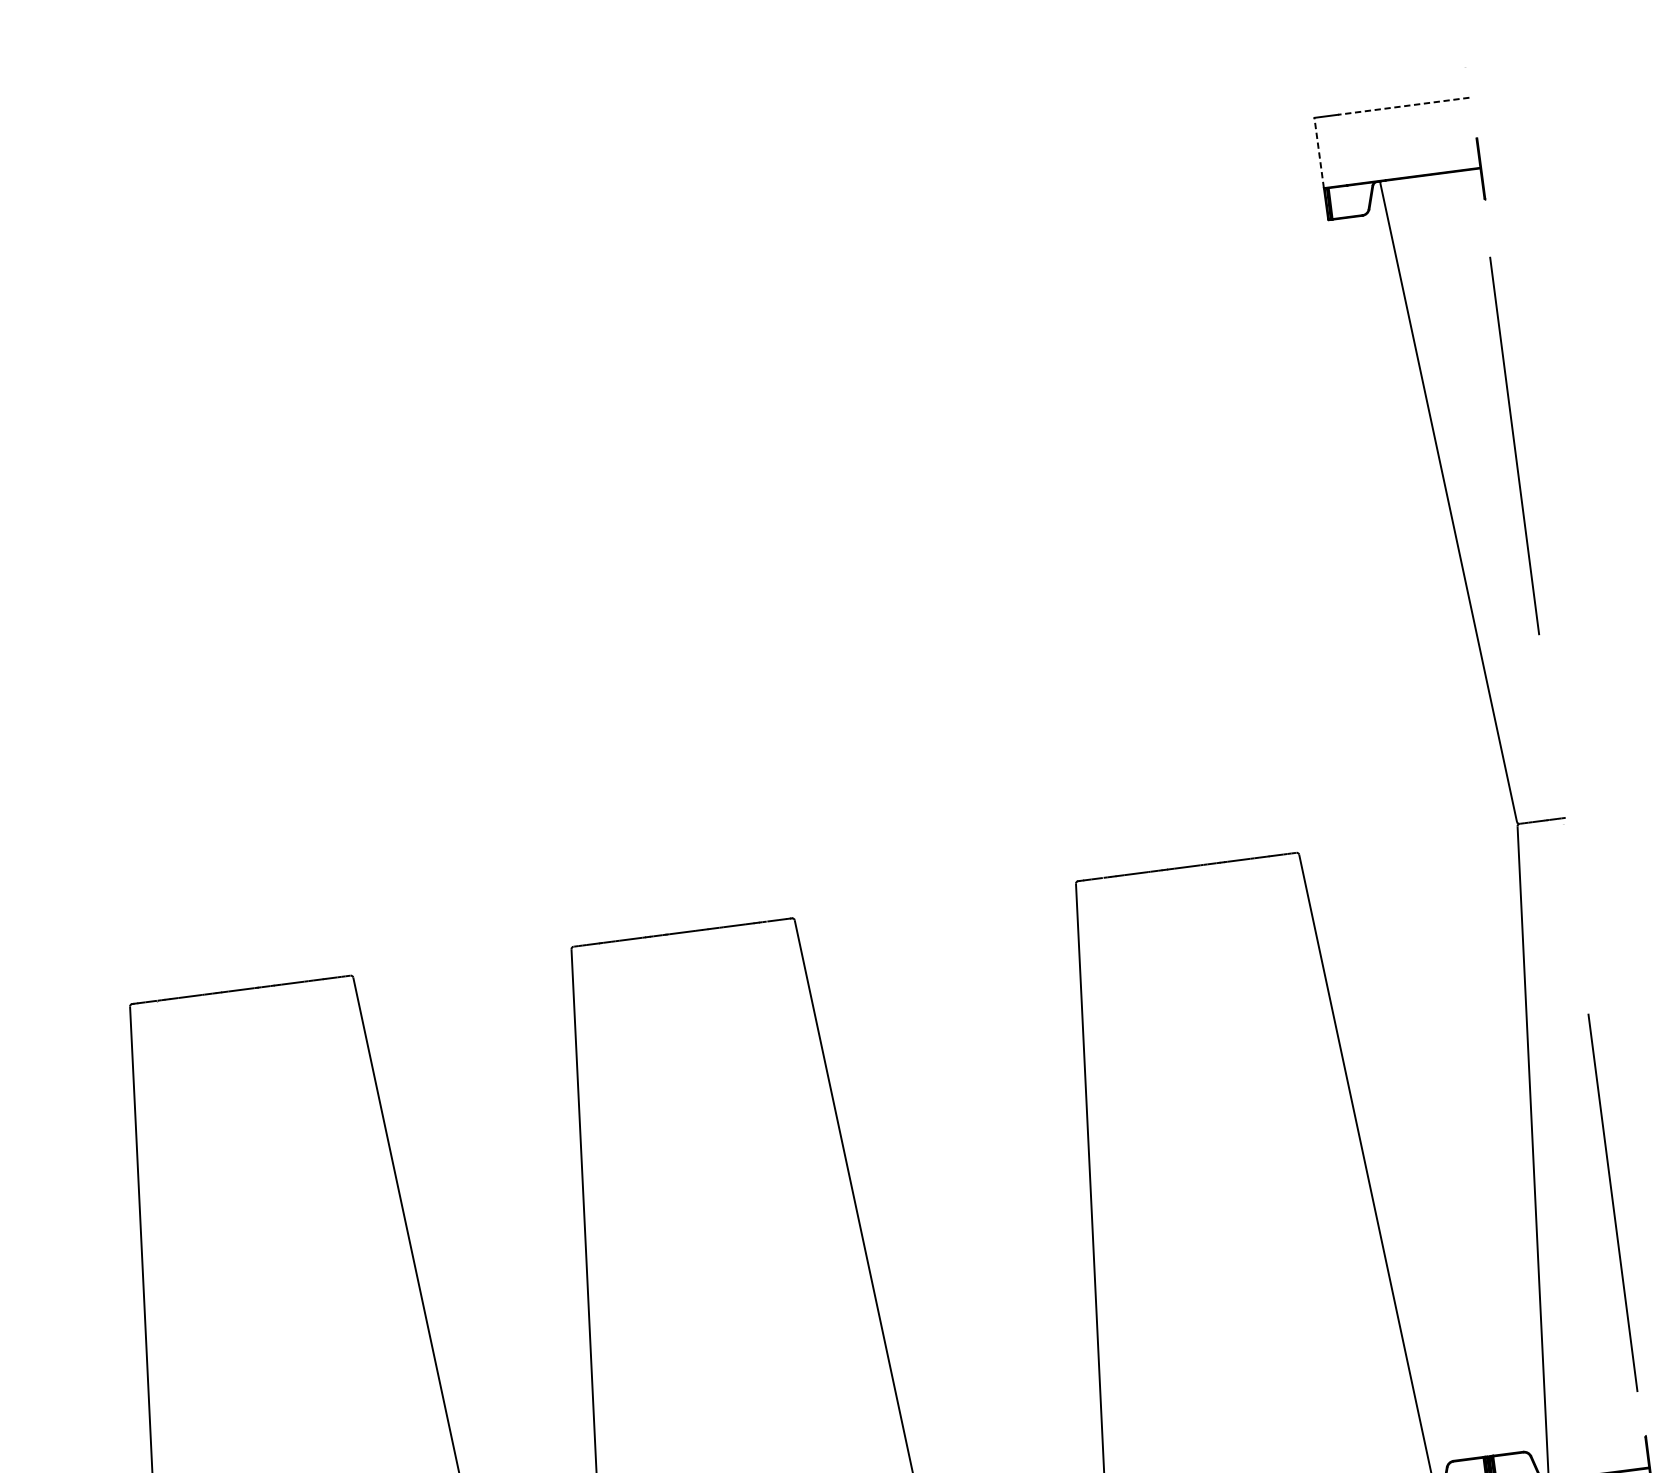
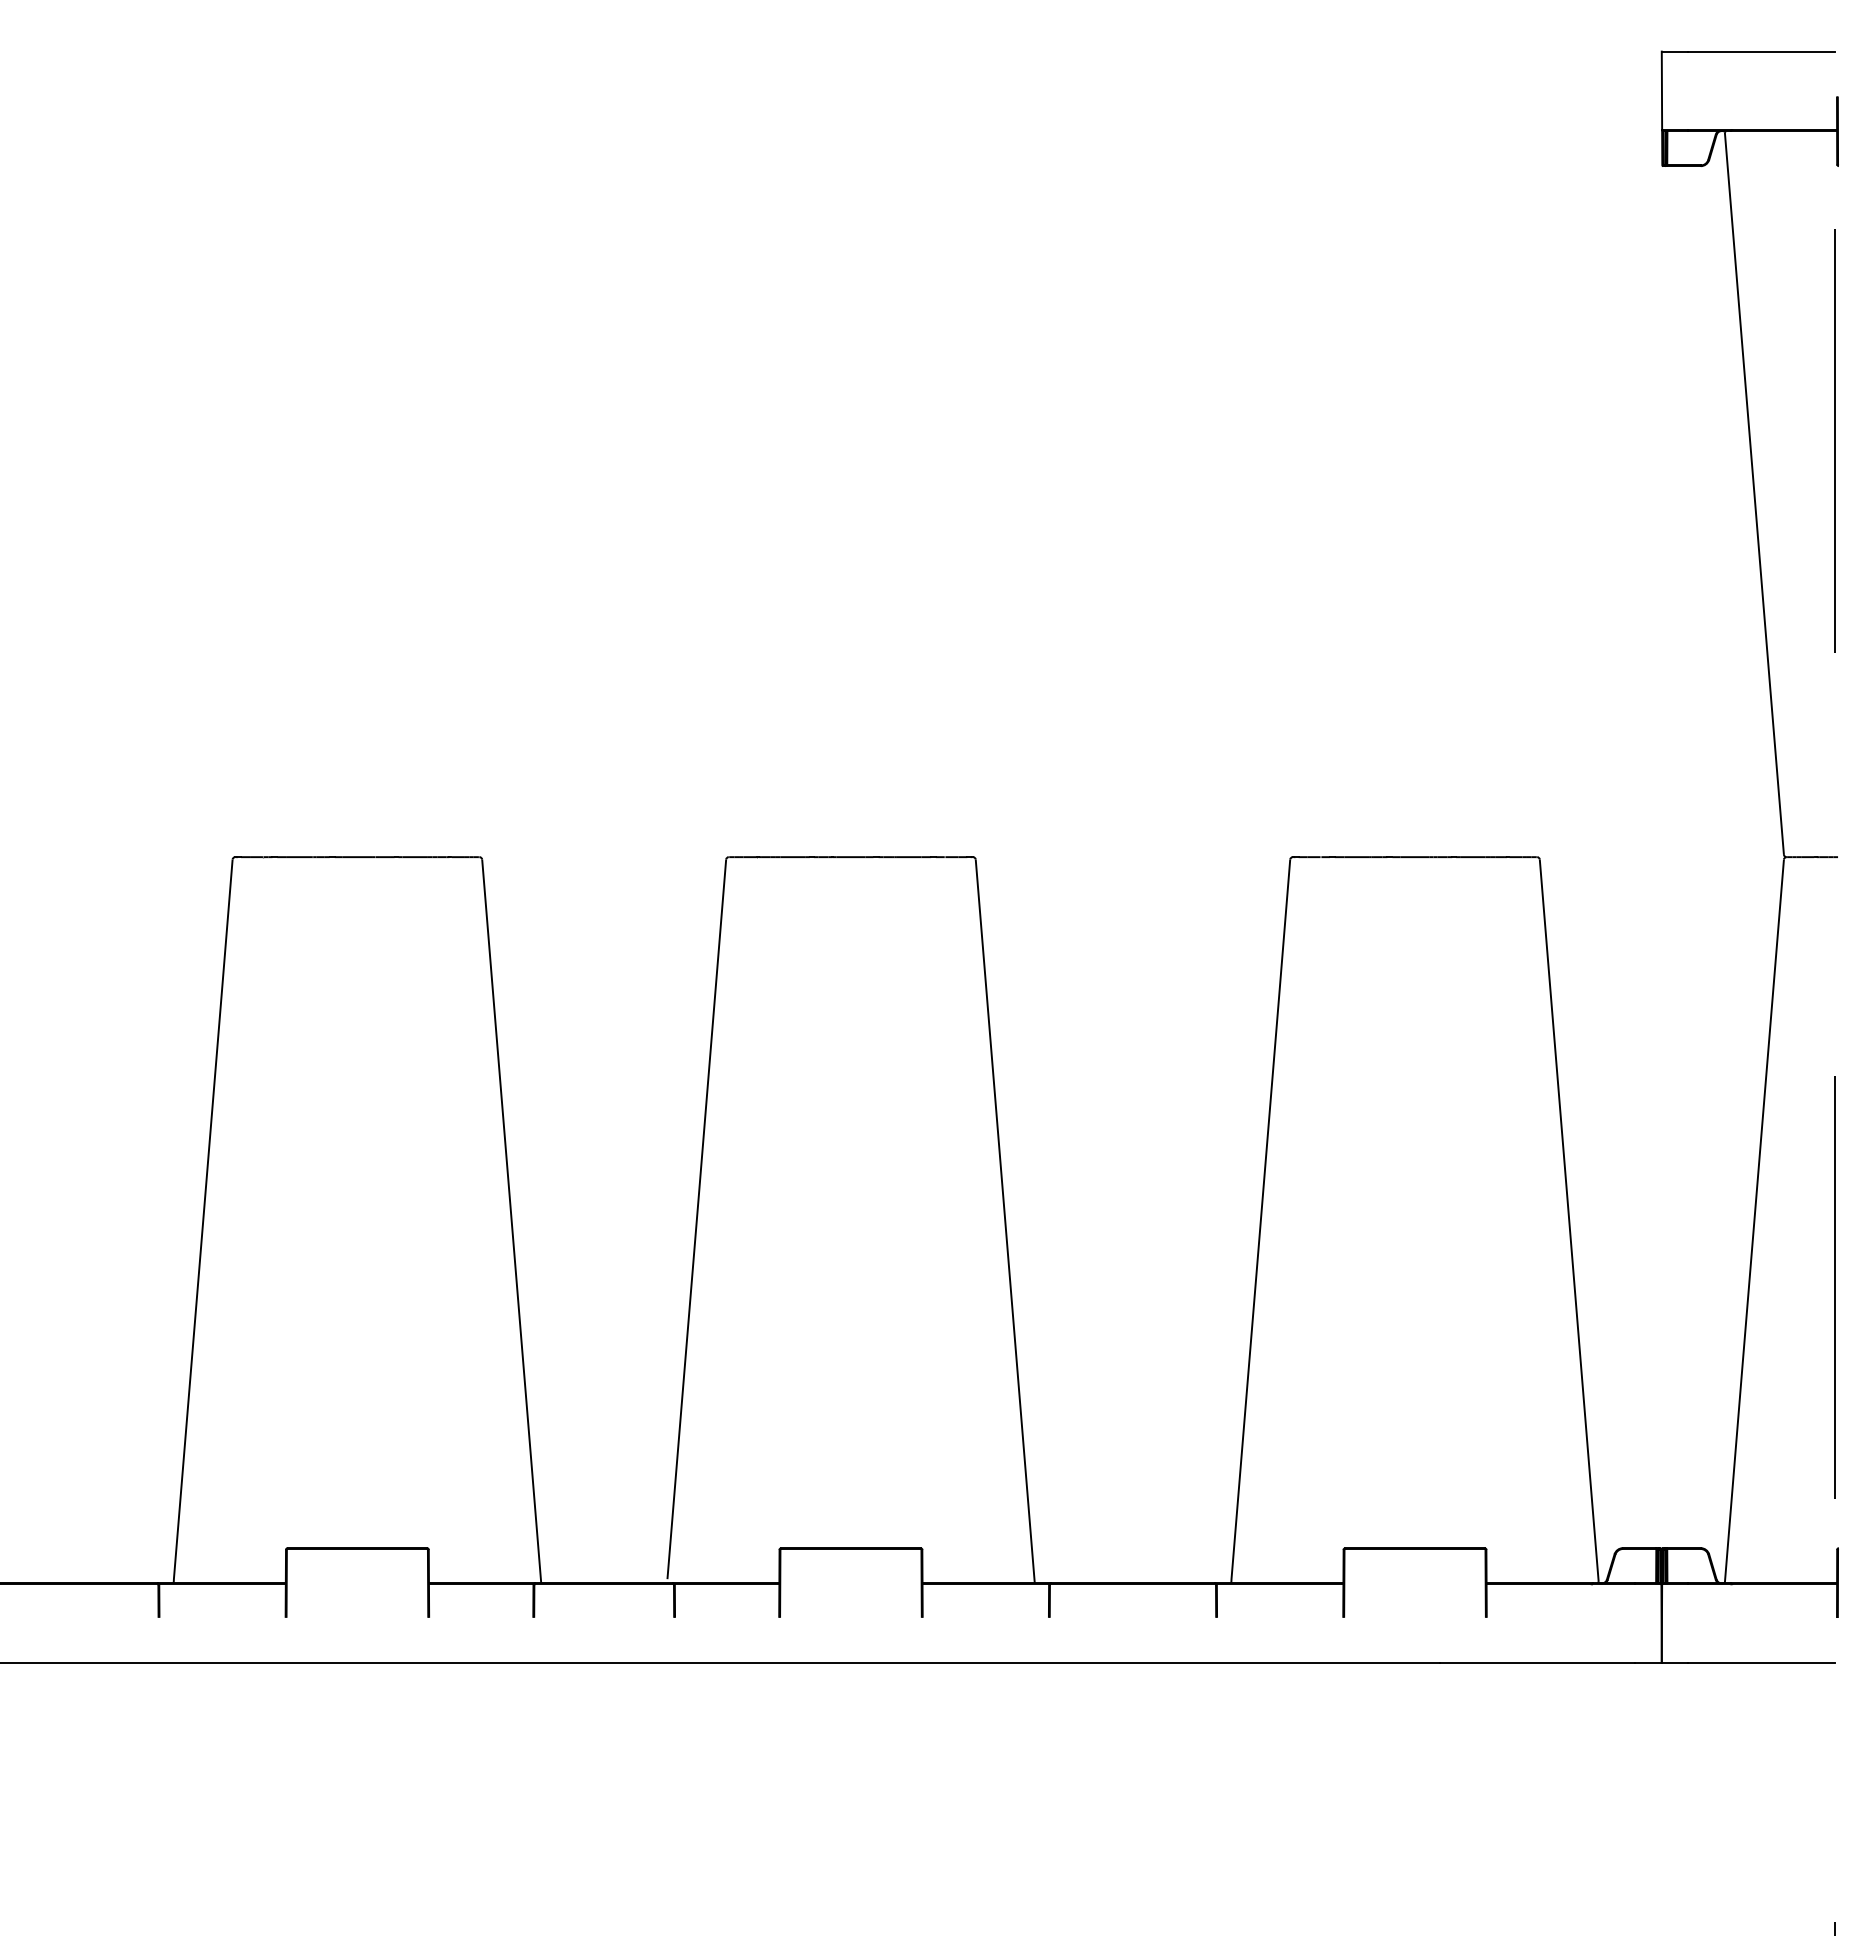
line: (1403, 106) -> (1761, 51), dashed -> solid
line: (1318, 152) -> (1661, 90), dashed -> solid

